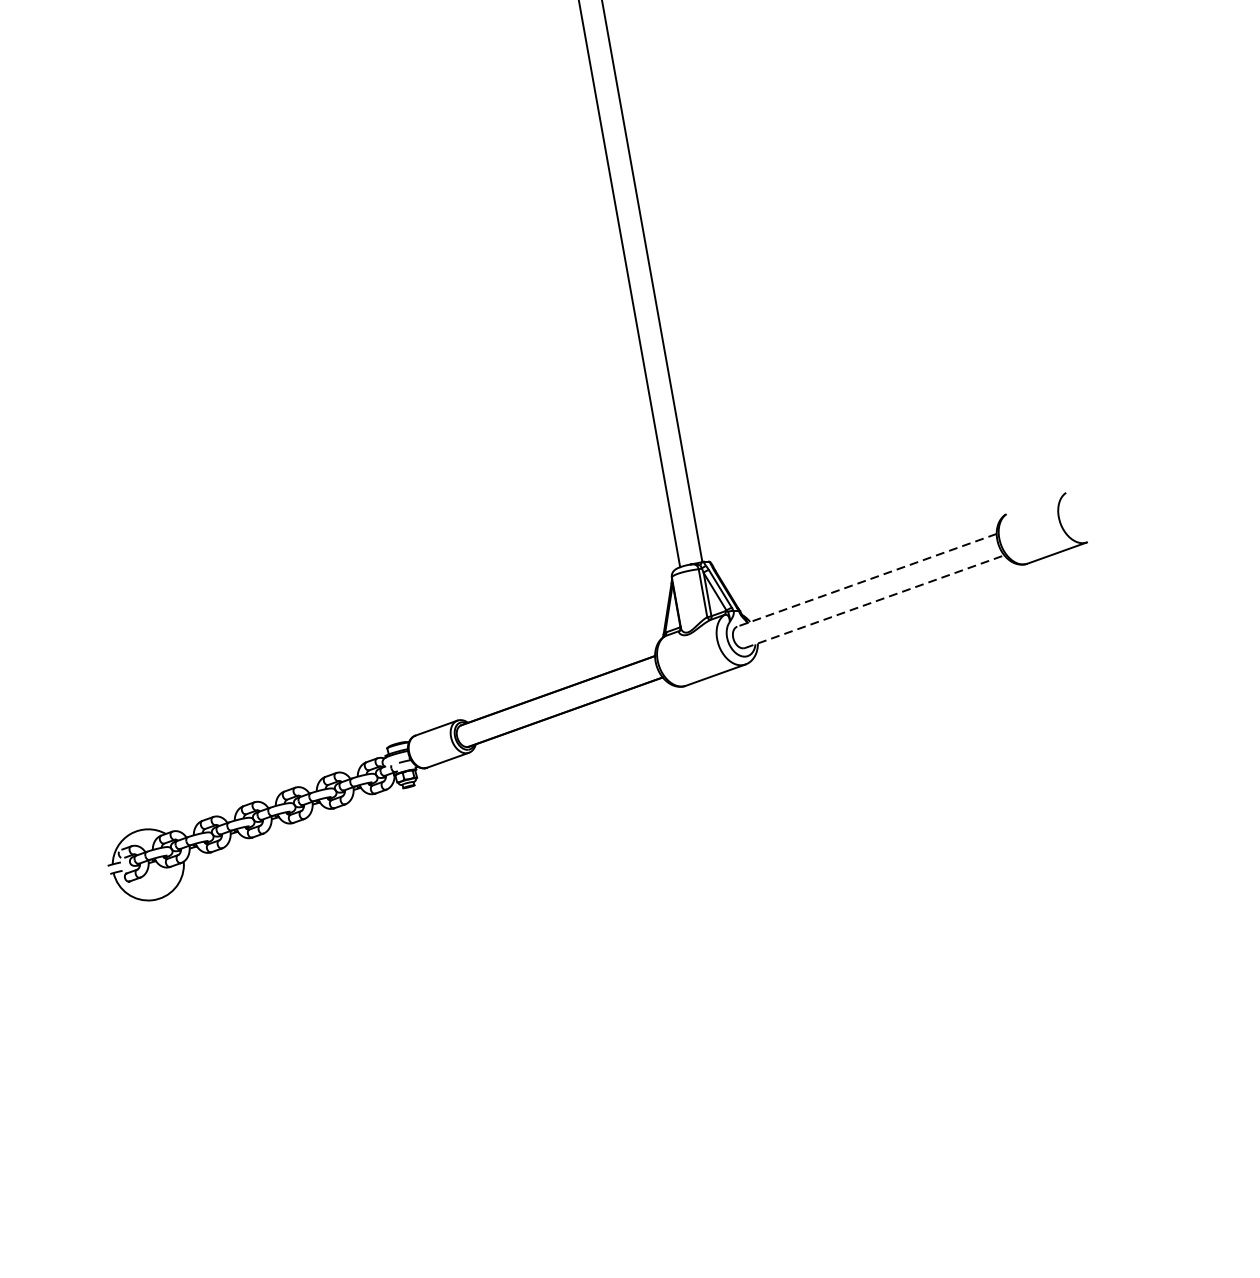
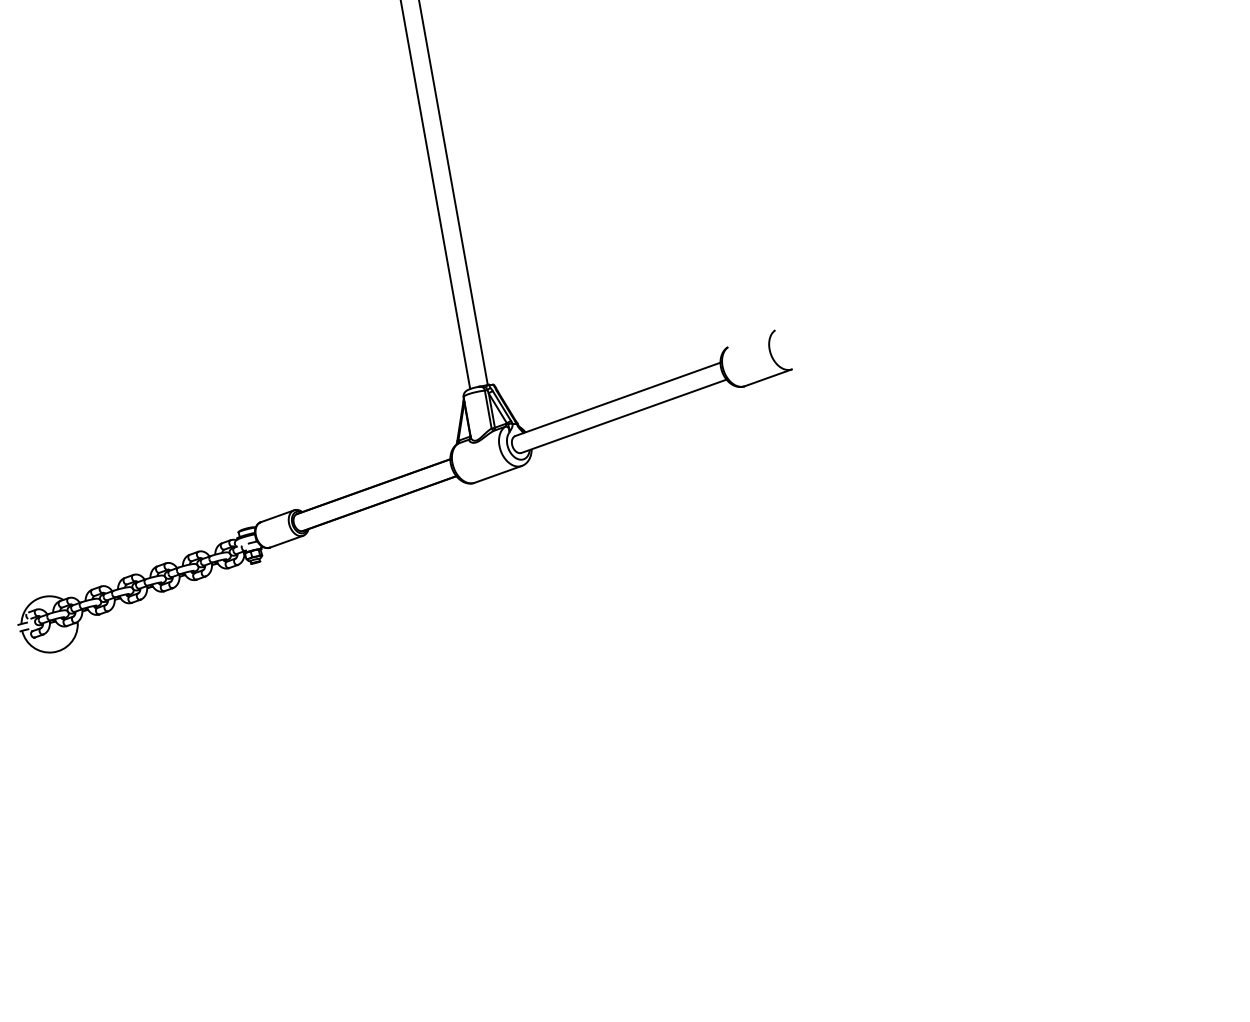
line: (866, 580) -> (617, 399), dashed -> solid
line: (875, 601) -> (624, 416), dashed -> solid

